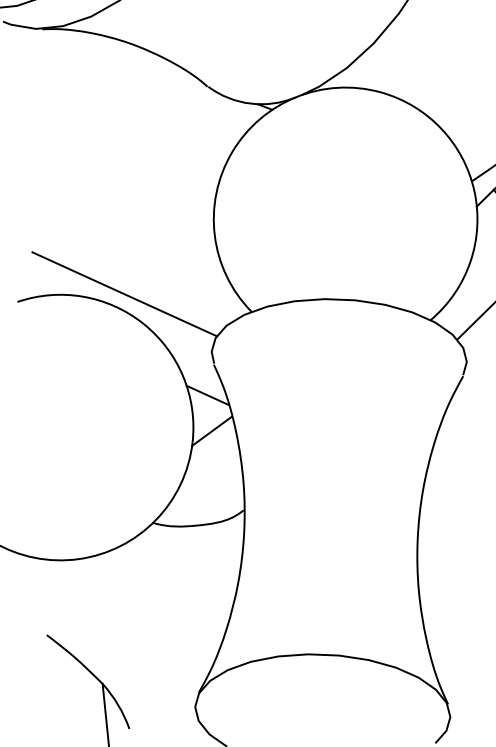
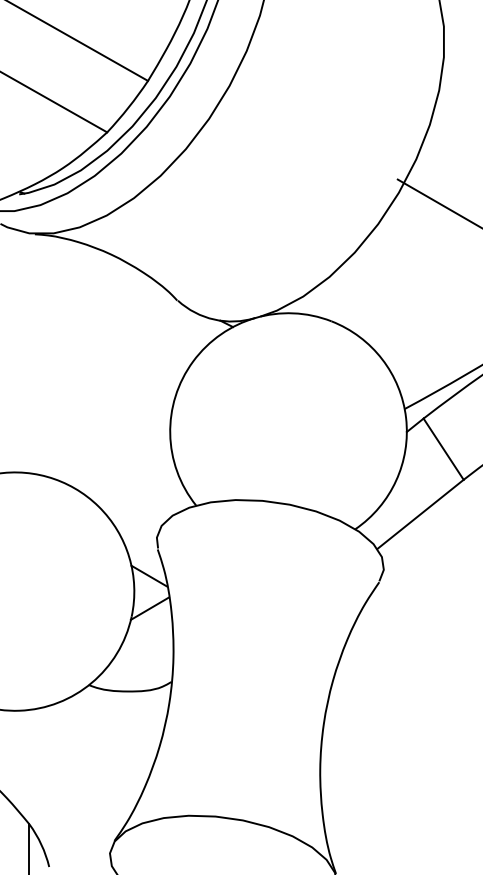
line: (123, 294) -> (83, 478), removed

